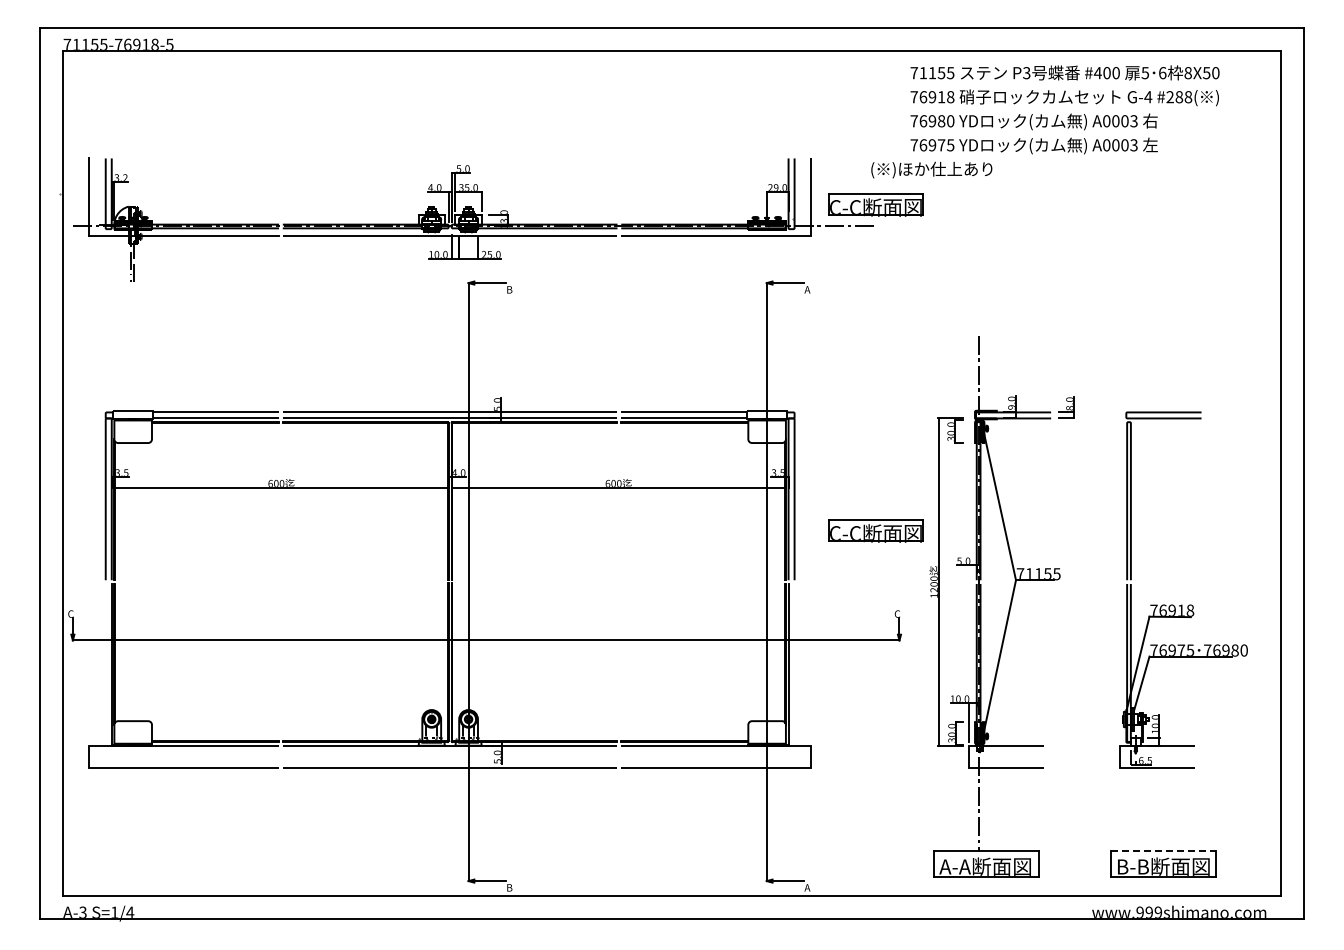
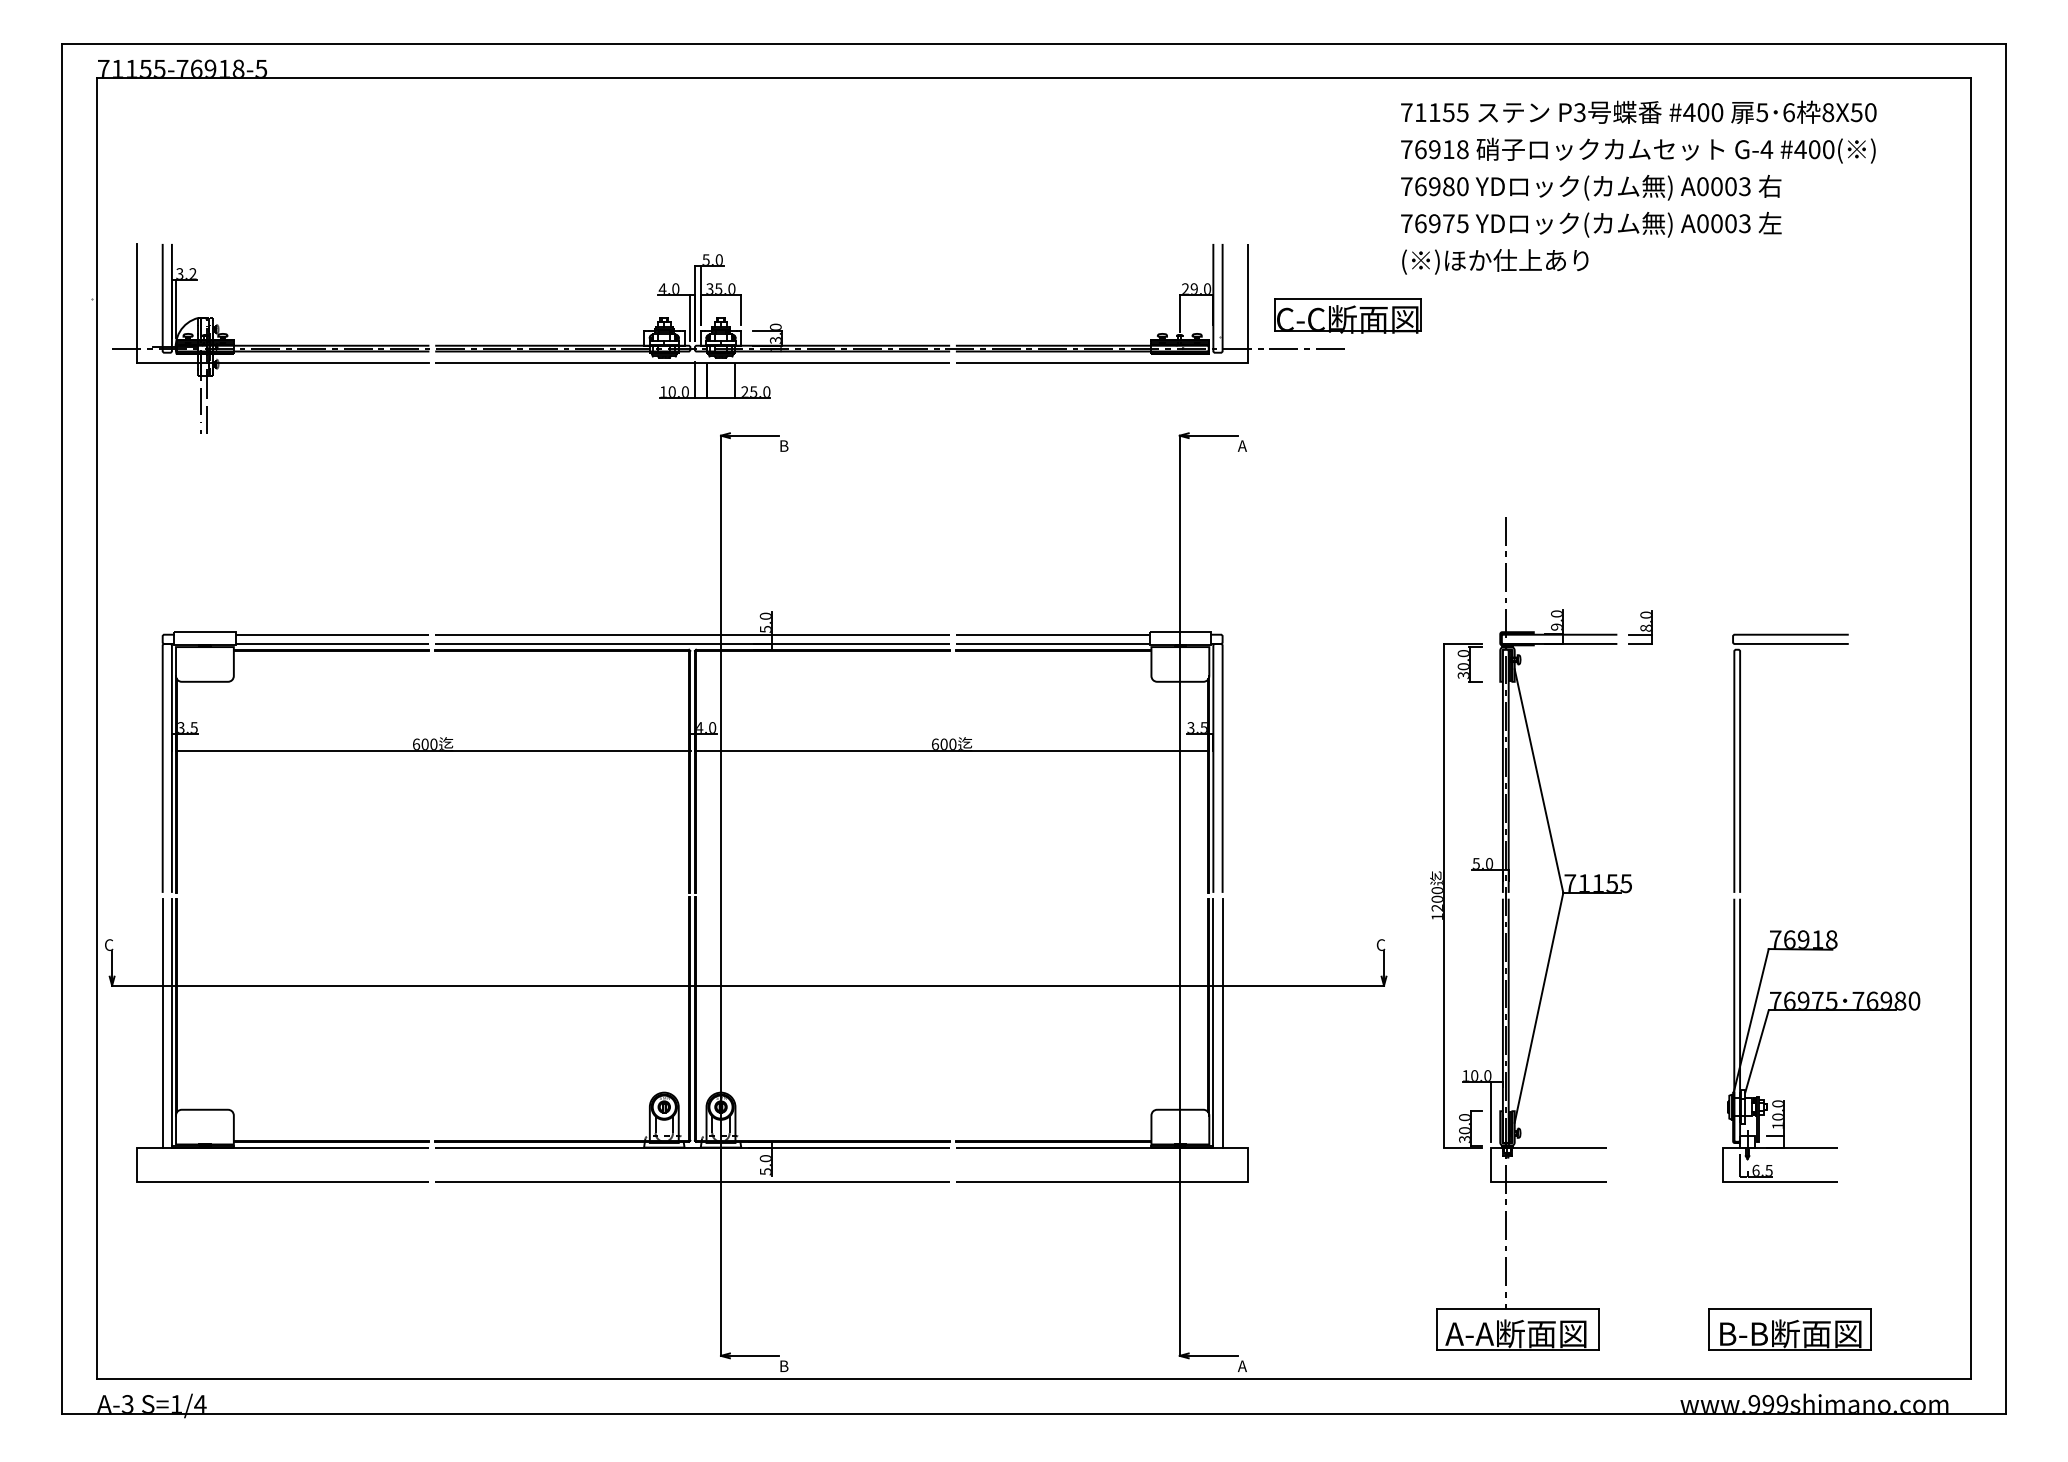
text: (1179, 97) -> (1814, 150), #288( -> #400(
text: (931, 169) -> (1494, 260), moved
part: (875, 530) -> (1347, 816), removed
line: (105, 664) -> (162, 1022), added
line: (794, 664) -> (1222, 1022), added
line: (1163, 850) -> (1790, 1308), dashed -> solid

